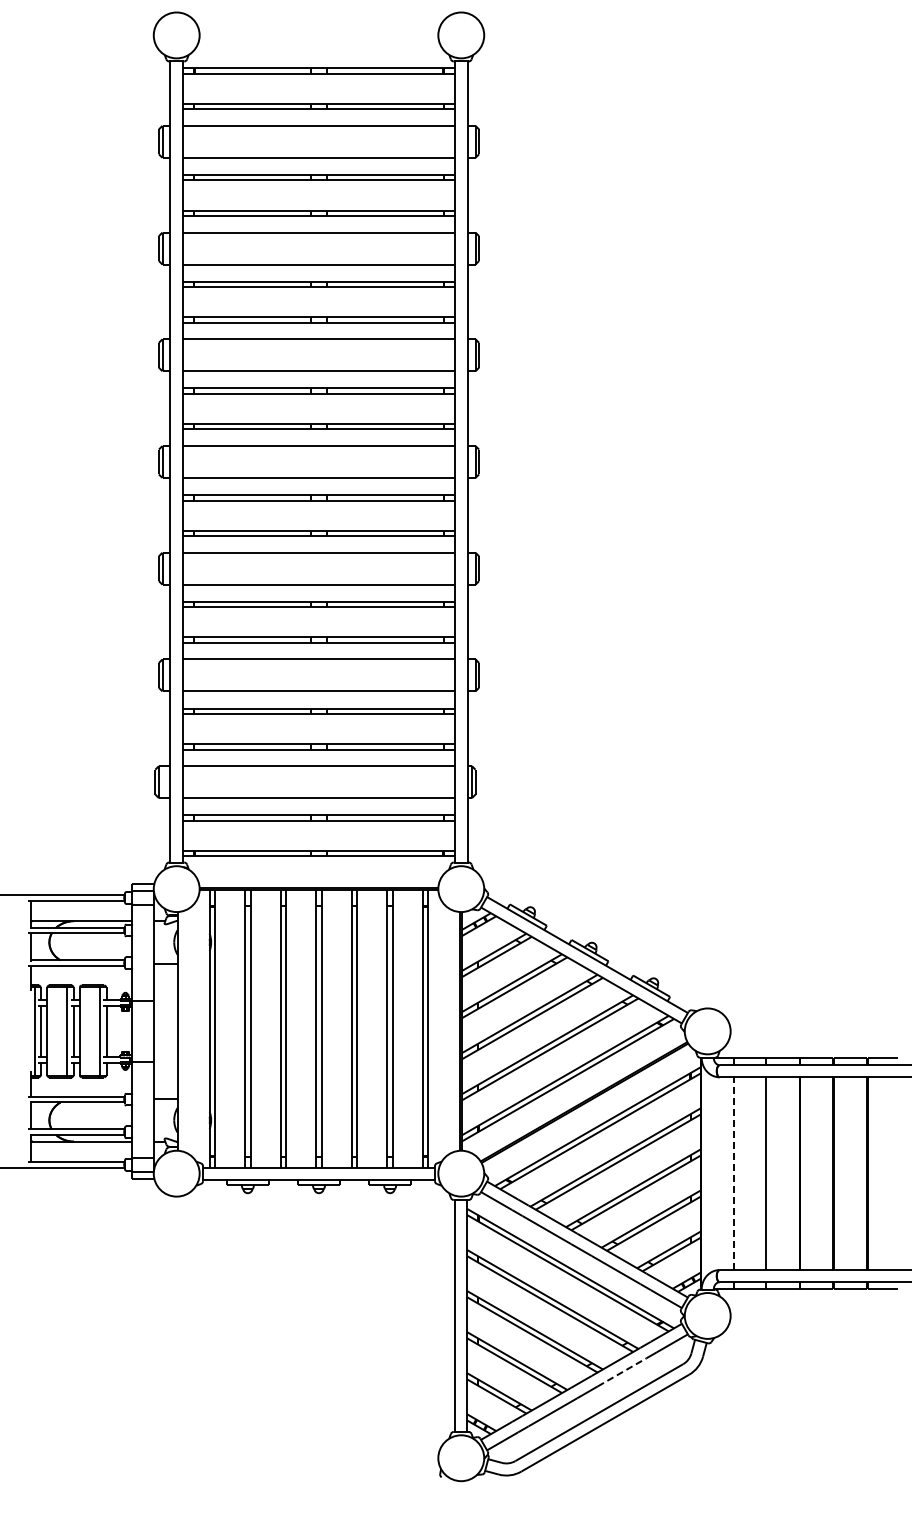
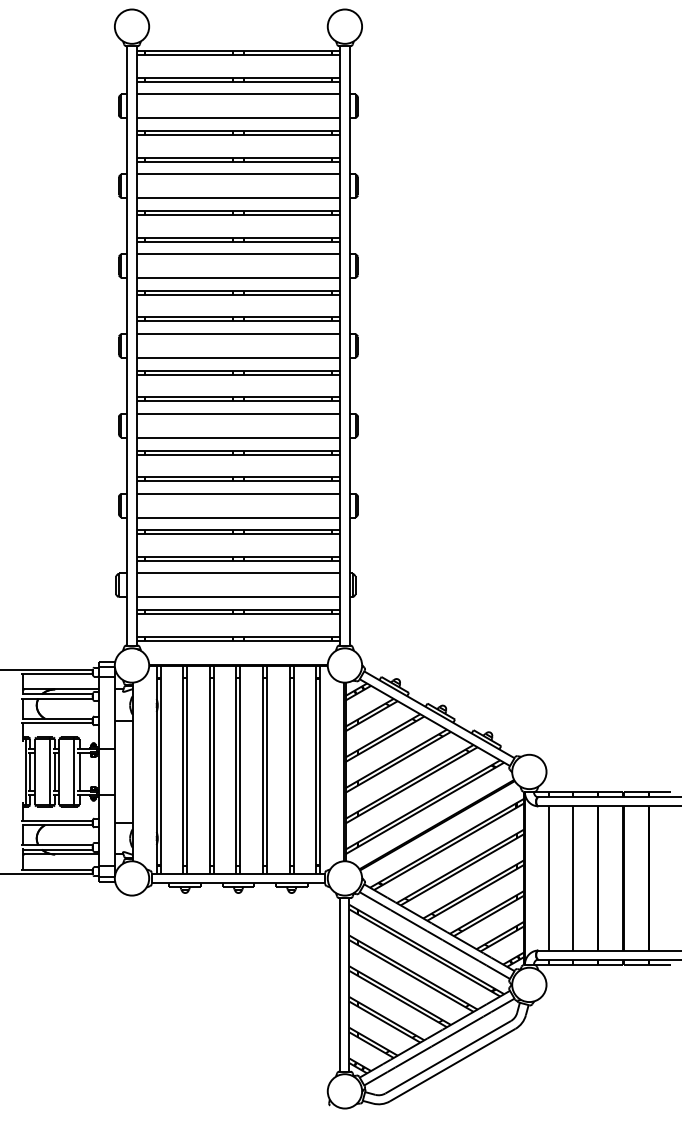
line: (733, 1173) -> (548, 878), dashed -> solid
line: (622, 1372) -> (465, 1027), dashed -> solid

